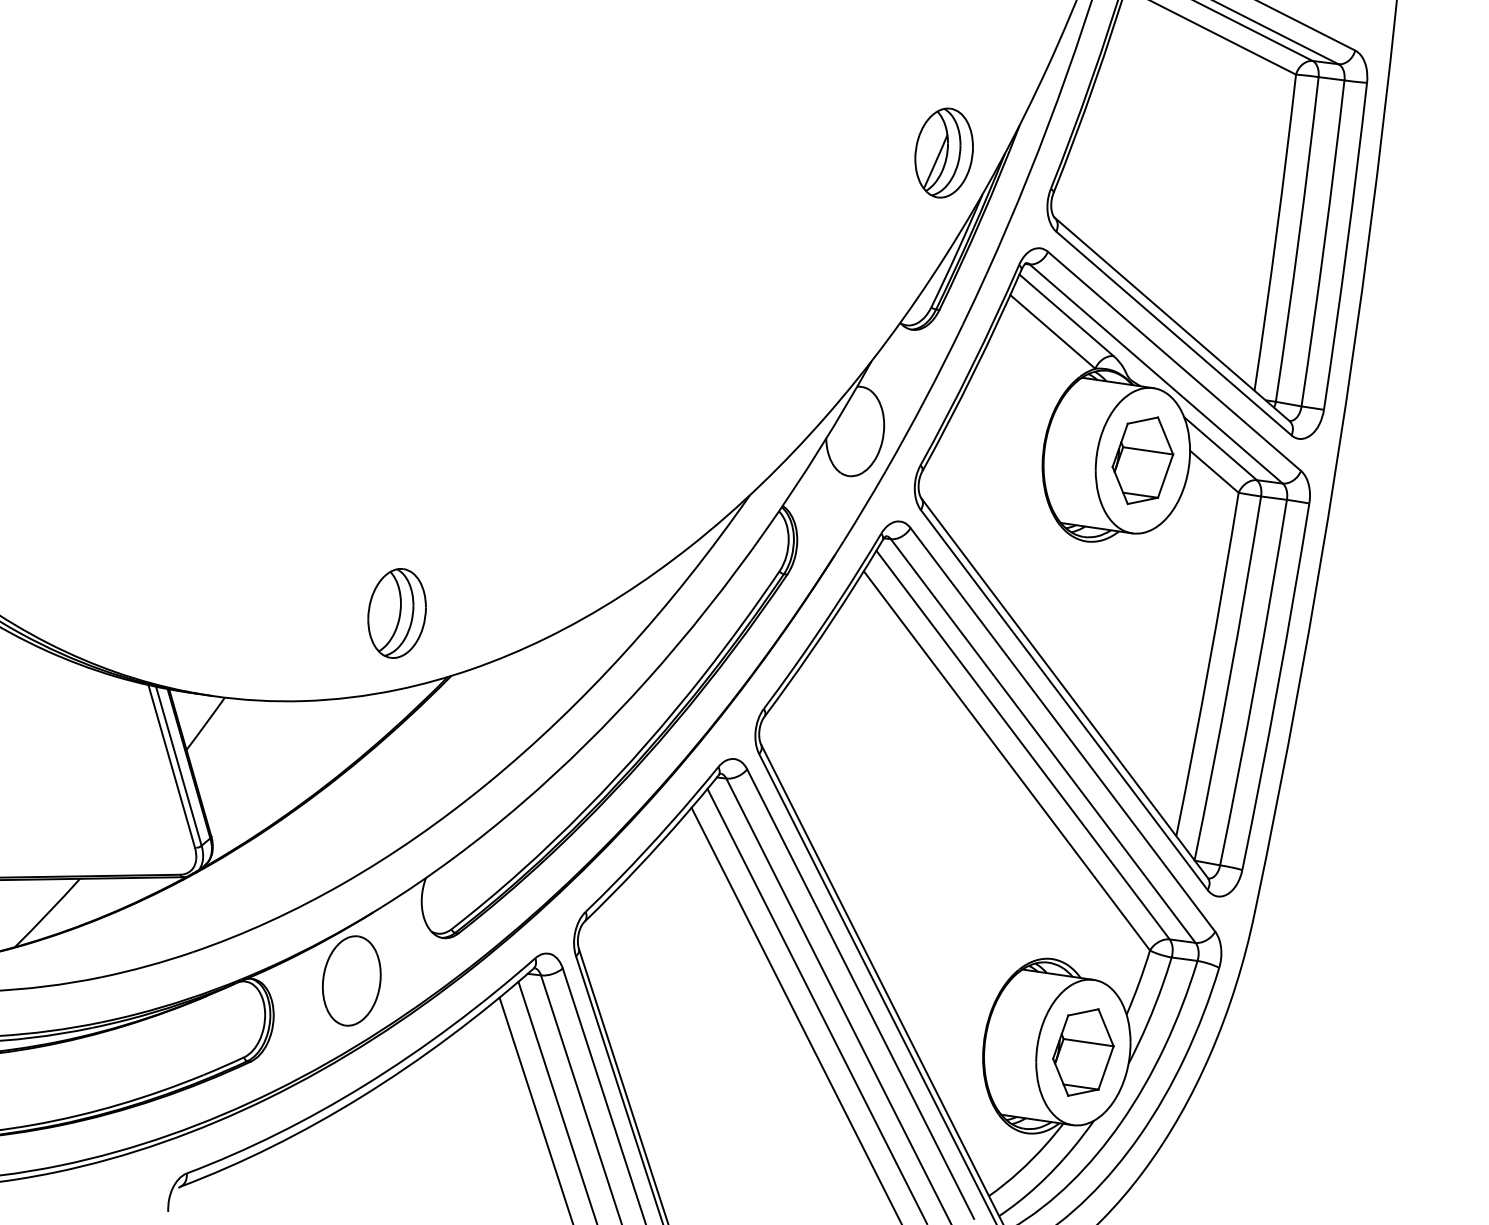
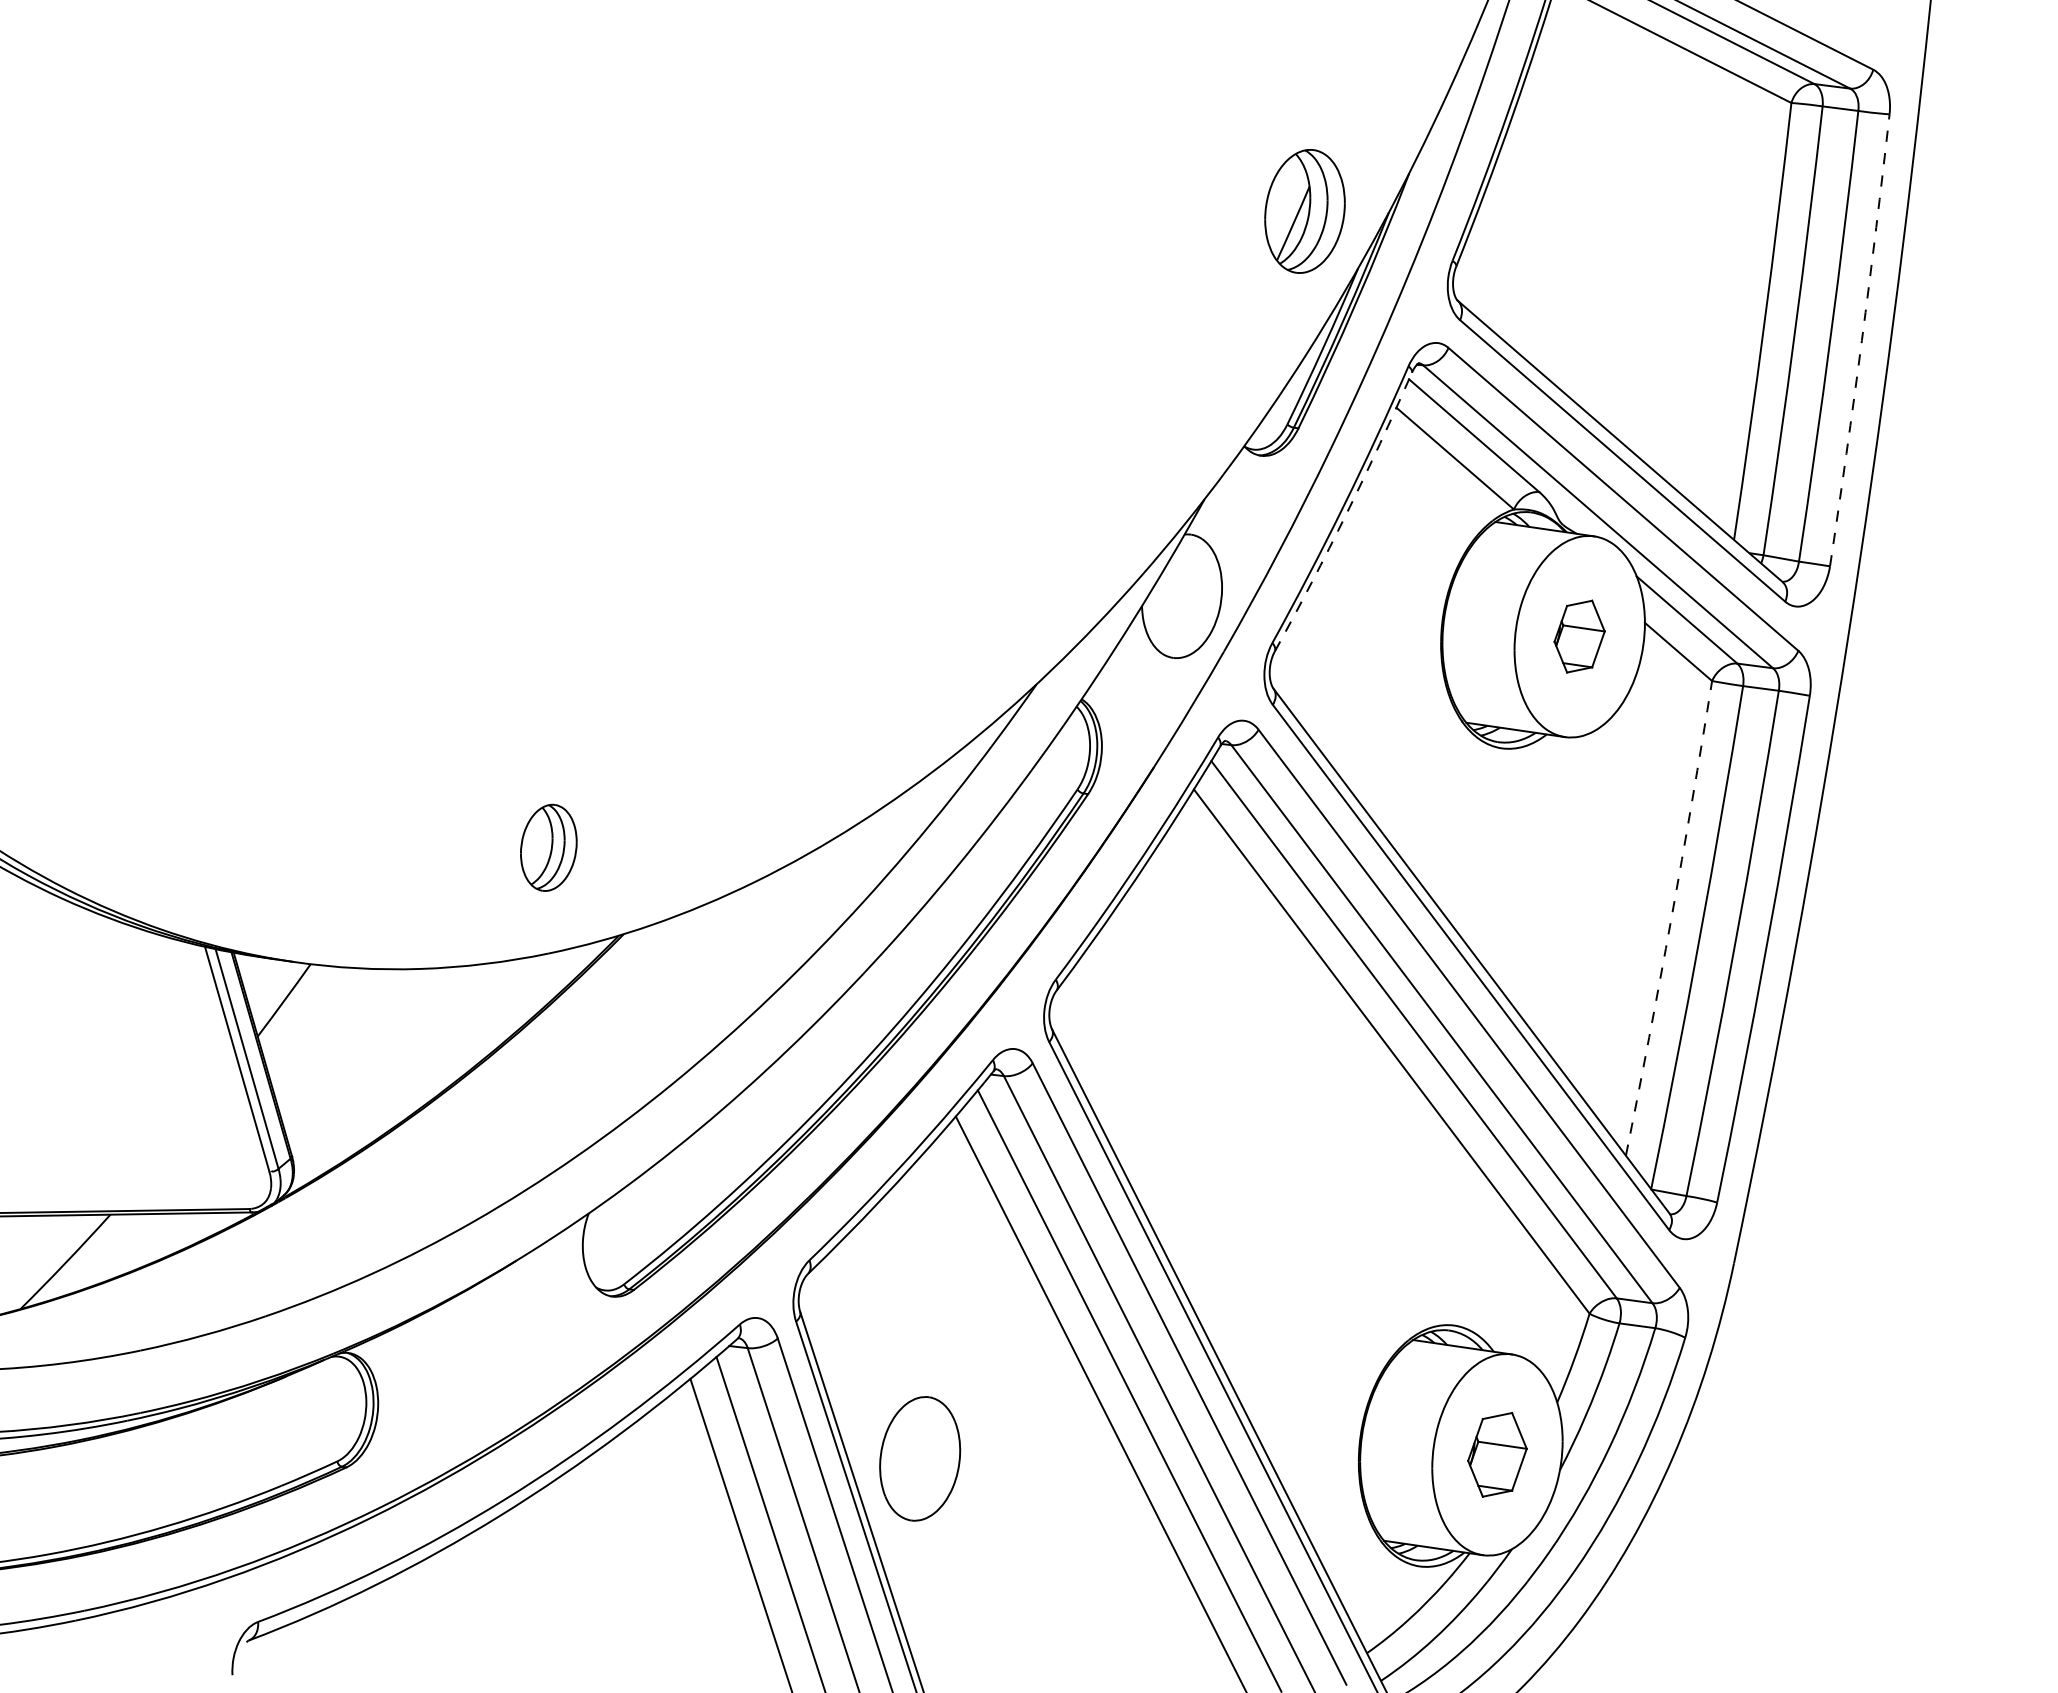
arc: (1346, 246) -> (1861, 340), solid -> dashed
arc: (974, 371) -> (1346, 513), solid -> dashed
part: (1142, 460) -> (1579, 636), size x0.6
part: (396, 613) -> (548, 847), size x0.7
arc: (1209, 664) -> (1671, 918), solid -> dashed
part: (352, 980) -> (920, 1458), moved
part: (1083, 1052) -> (1497, 1454), size x0.7

